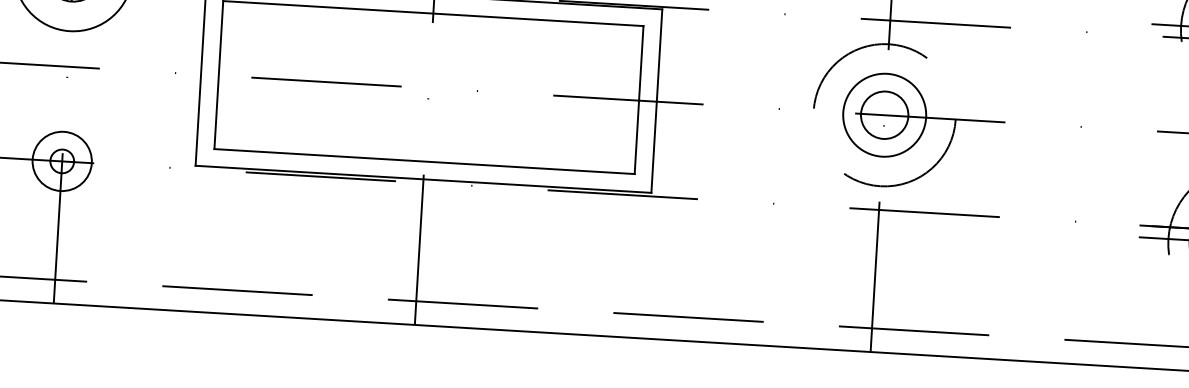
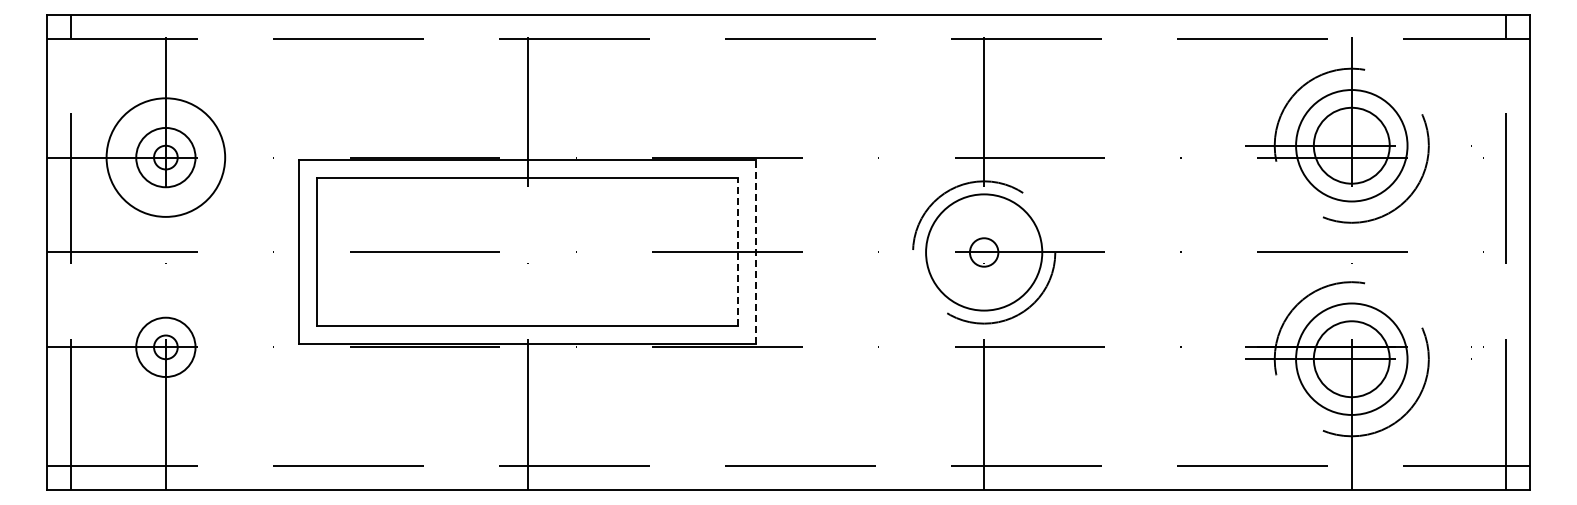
line: (639, 99) -> (738, 251), solid -> dashed
line: (656, 100) -> (755, 251), solid -> dashed
circle: (884, 115) -> (983, 252), size x0.6
circle: (884, 115) -> (983, 252), size x1.4

